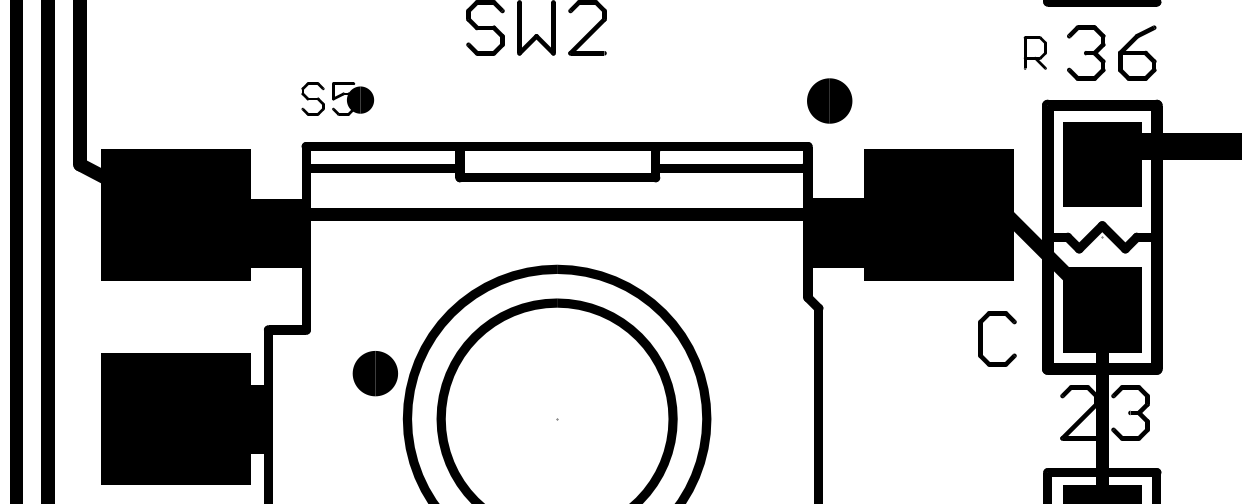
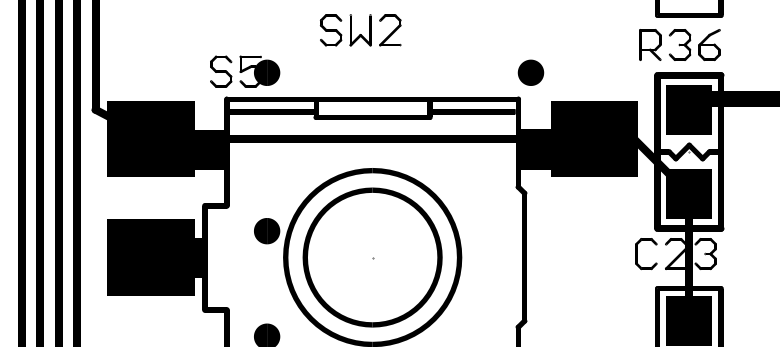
part: (1035, 52) -> (650, 44), size x1.67
part: (338, 98) -> (245, 71), size x1.67
part: (982, 339) -> (637, 254), moved

